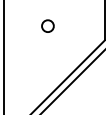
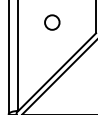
circle: (48, 25) -> (52, 21), size x1.6

